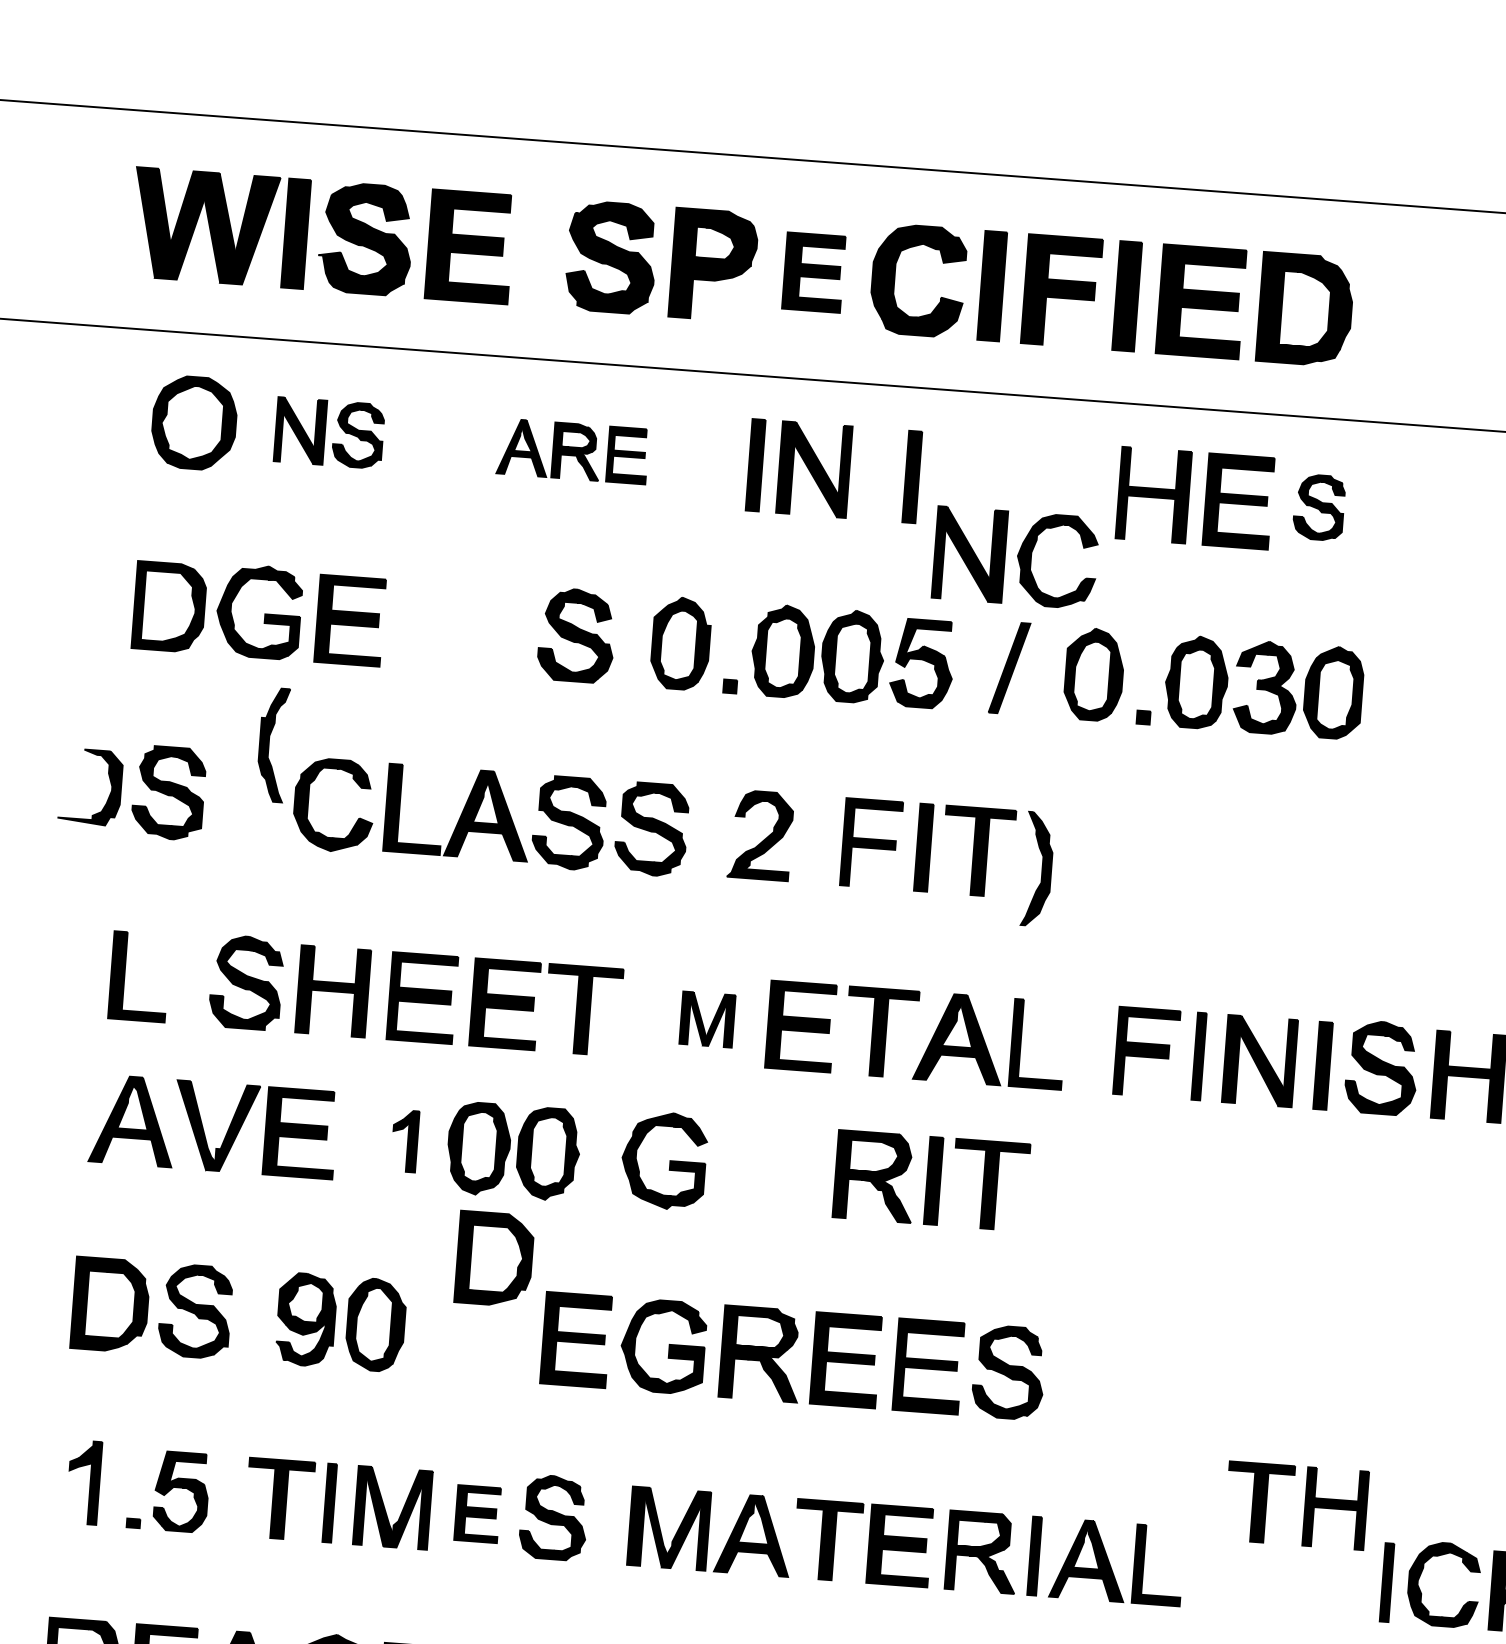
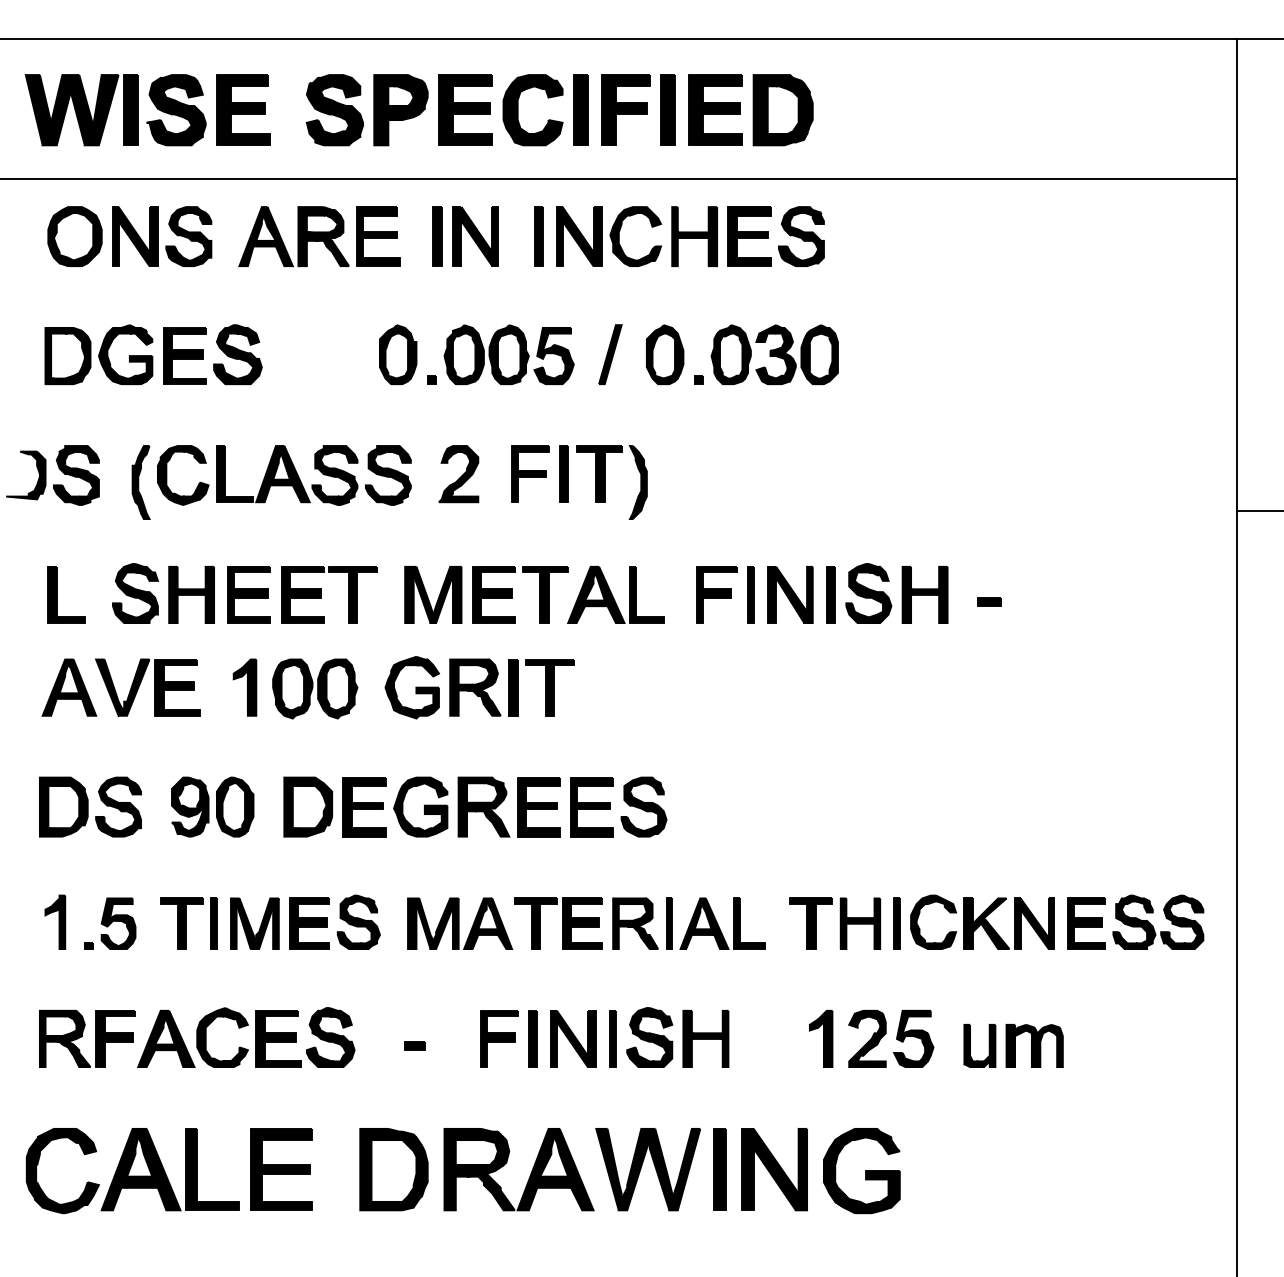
part: (813, 271) -> (465, 109), size x1.43
part: (329, 433) -> (162, 236), size x1.43
part: (572, 451) -> (319, 236), size x1.67
part: (1319, 507) -> (801, 236), size x1.43
part: (1016, 557) -> (609, 236), moved
part: (576, 635) -> (237, 354), moved
part: (272, 744) -> (140, 482), moved
part: (707, 1018) -> (433, 594), size x1.67
part: (404, 1140) -> (244, 687), size x1.43
part: (930, 1180) -> (511, 687), moved
part: (495, 1258) -> (308, 806), moved
part: (1295, 1505) -> (834, 923), moved
part: (477, 1513) -> (309, 923), size x1.43

